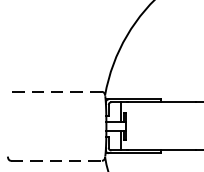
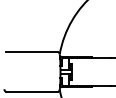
line: (57, 92) -> (32, 52), dashed -> solid
line: (57, 160) -> (32, 91), dashed -> solid

